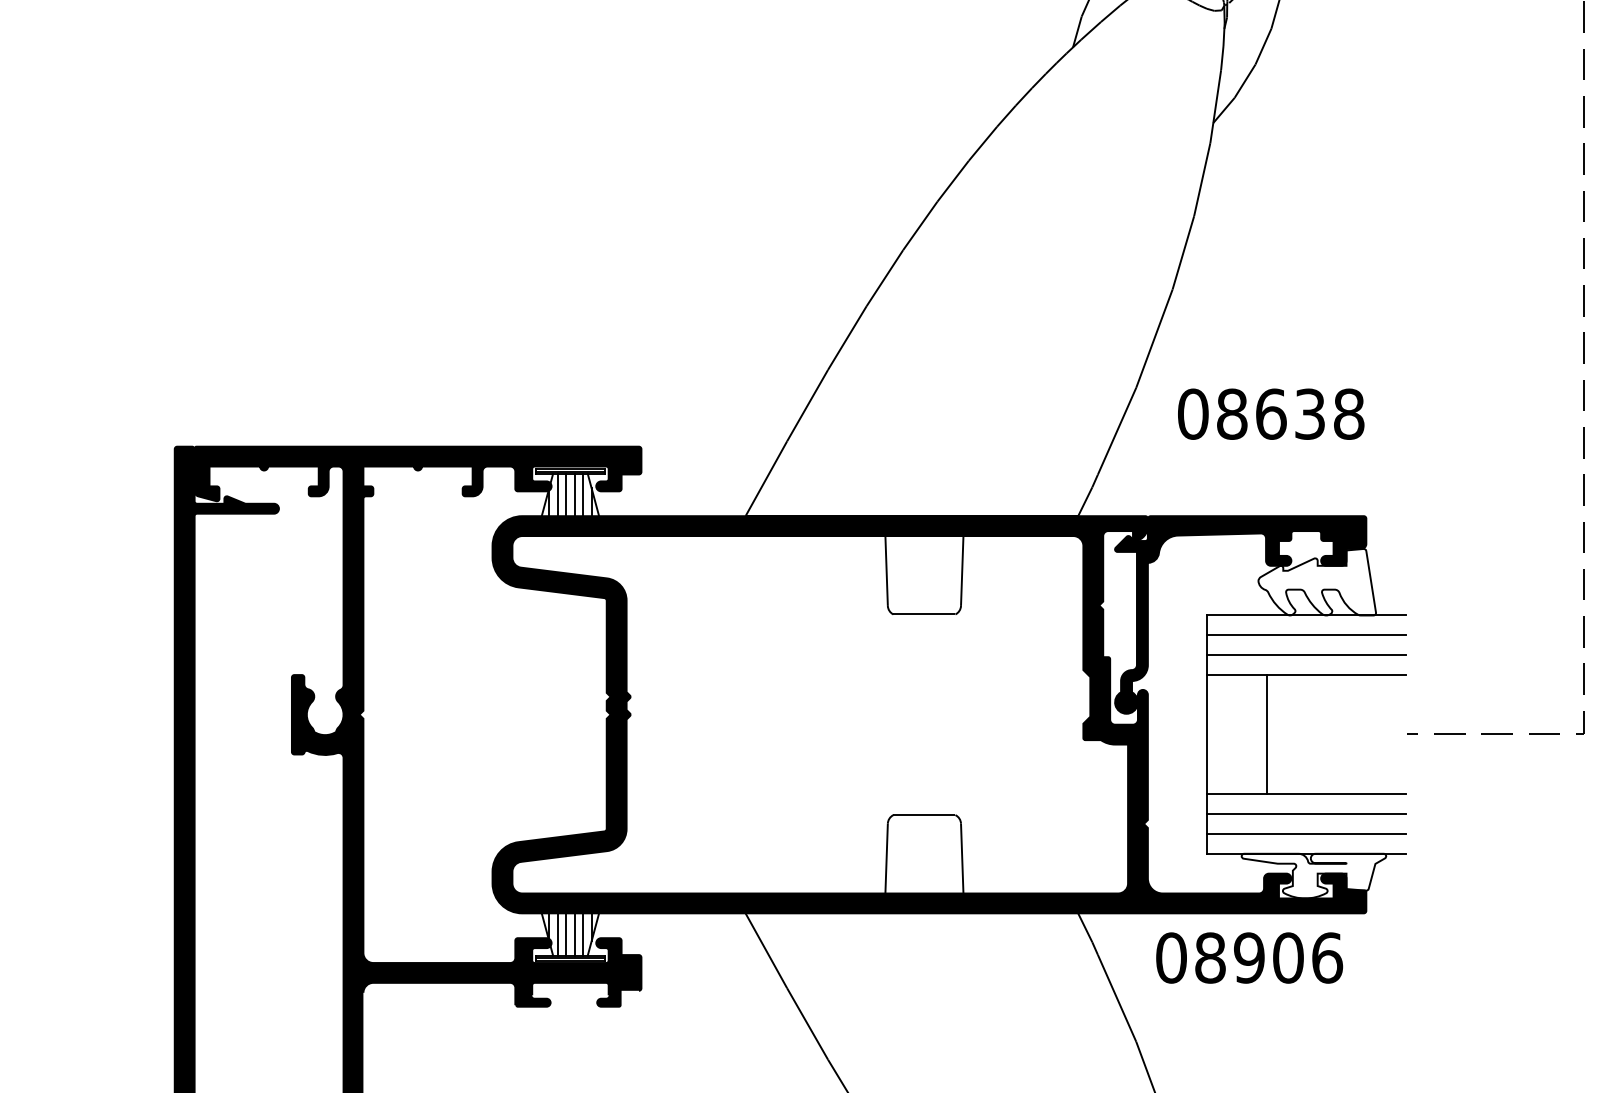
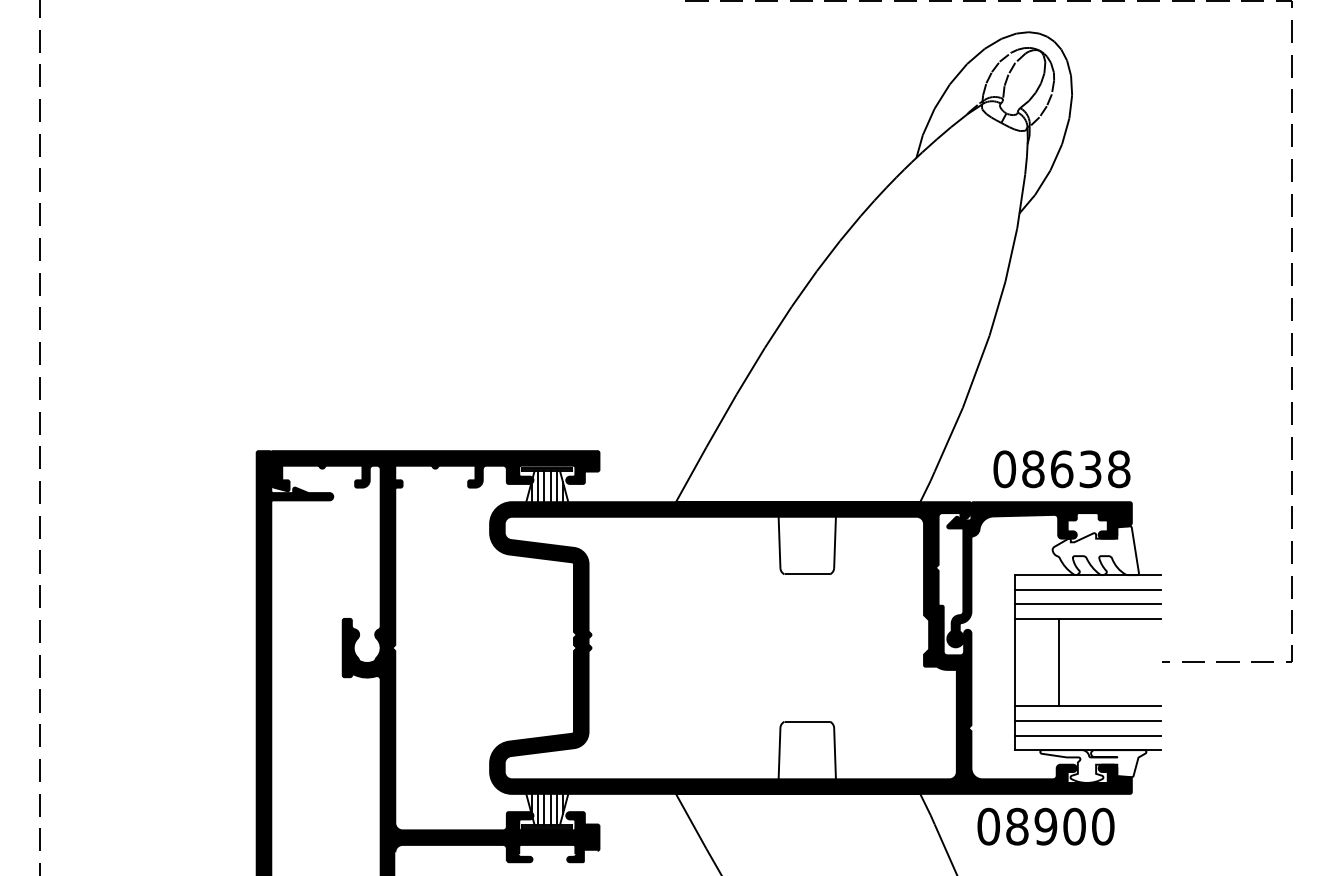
text: (1270, 414) -> (1061, 469), moved
text: (1327, 957) -> (1103, 826), 08906 -> 08900

